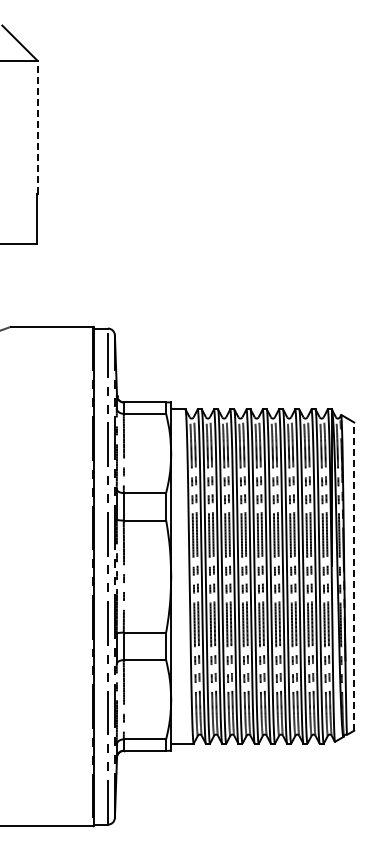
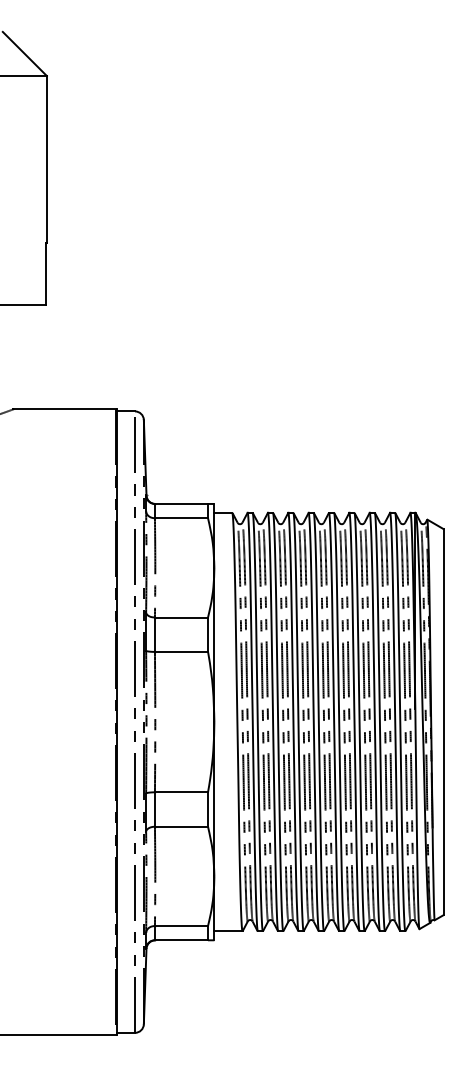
line: (37, 127) -> (46, 159), dashed -> solid
line: (354, 576) -> (443, 722), dashed -> solid

